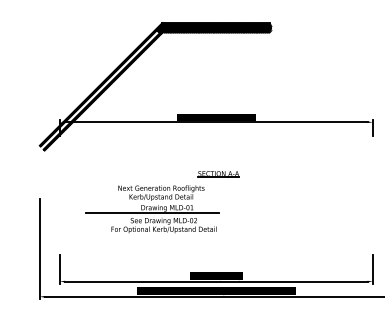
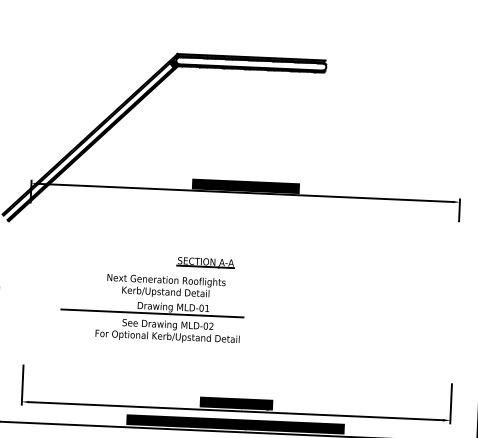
hatch: (216, 27) -> (251, 63), removed
part: (218, 174) -> (205, 262), moved

